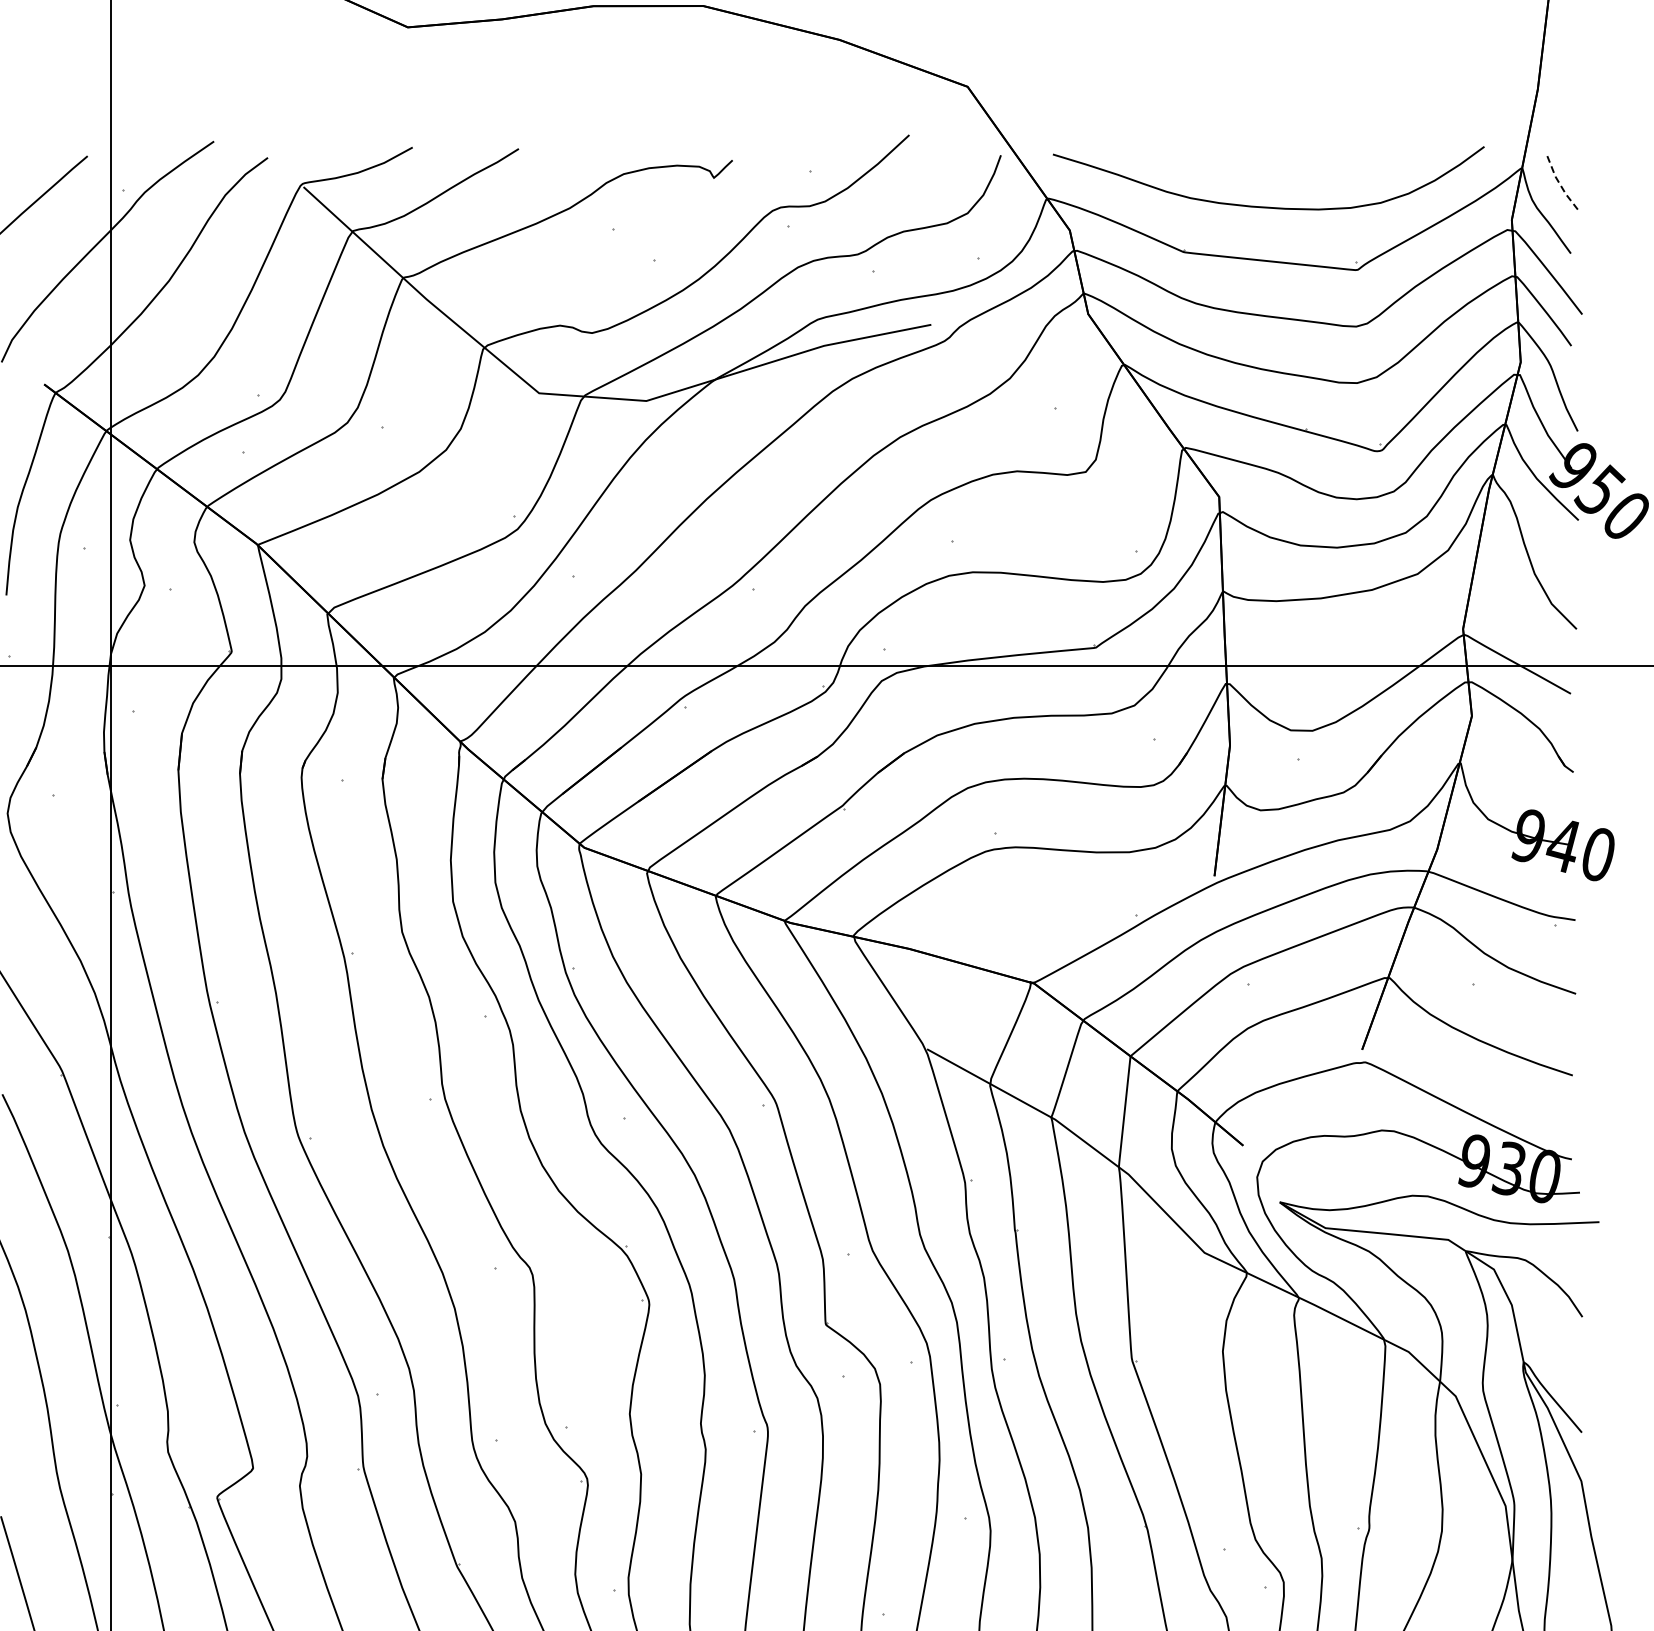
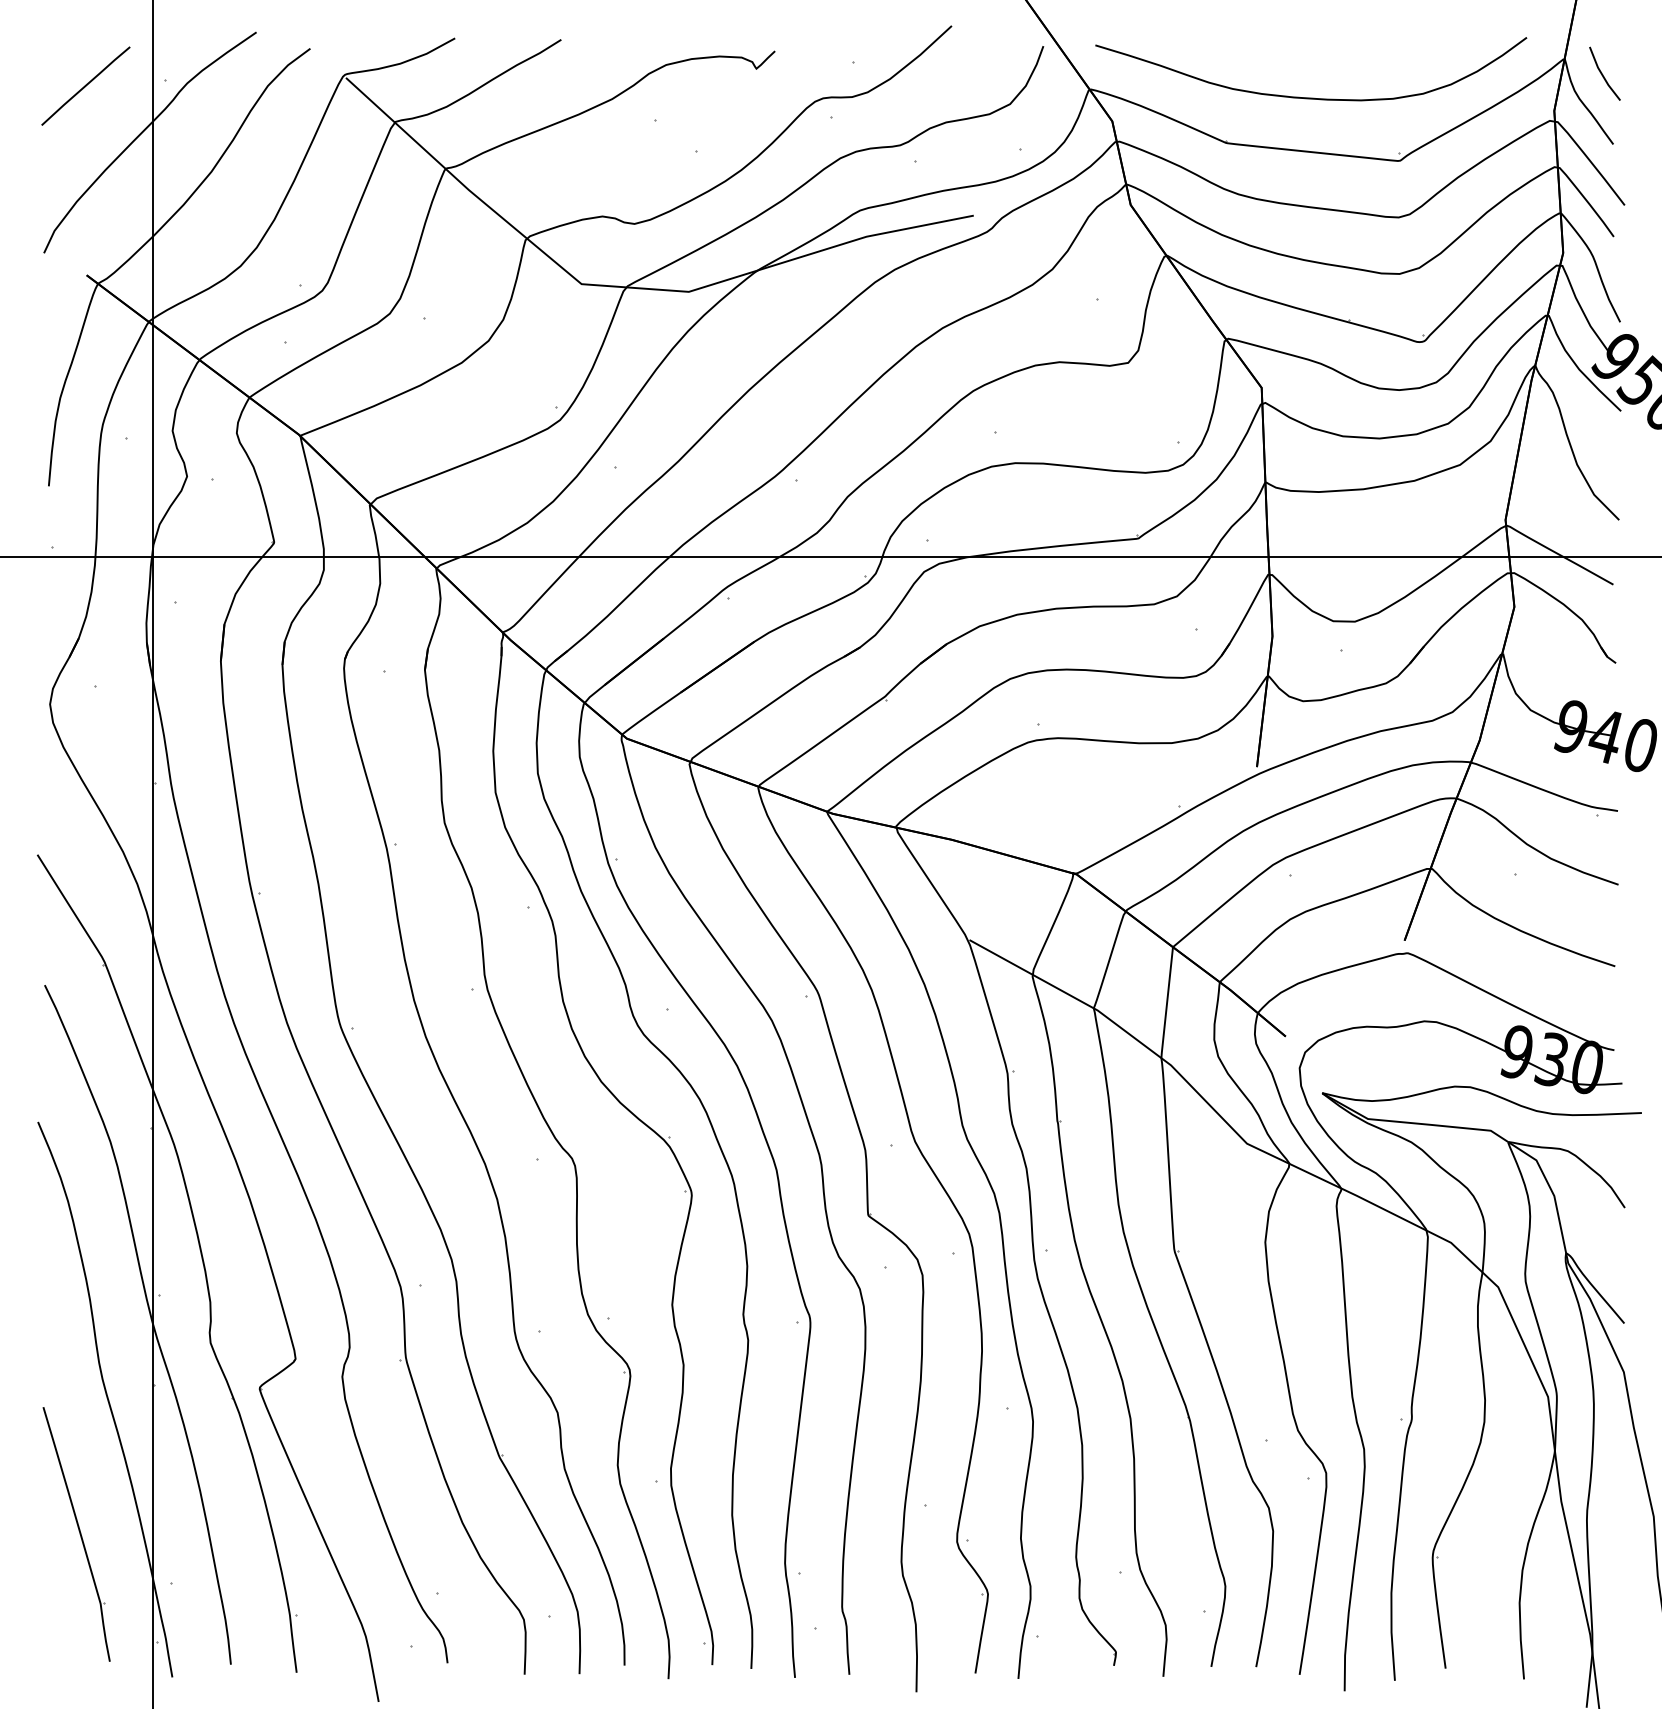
line: (1560, 184) -> (1602, 75), dashed -> solid

